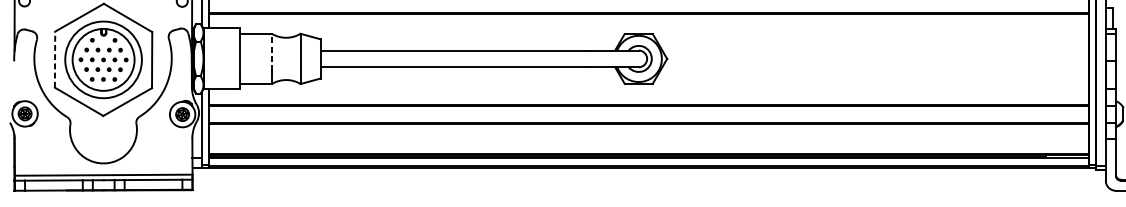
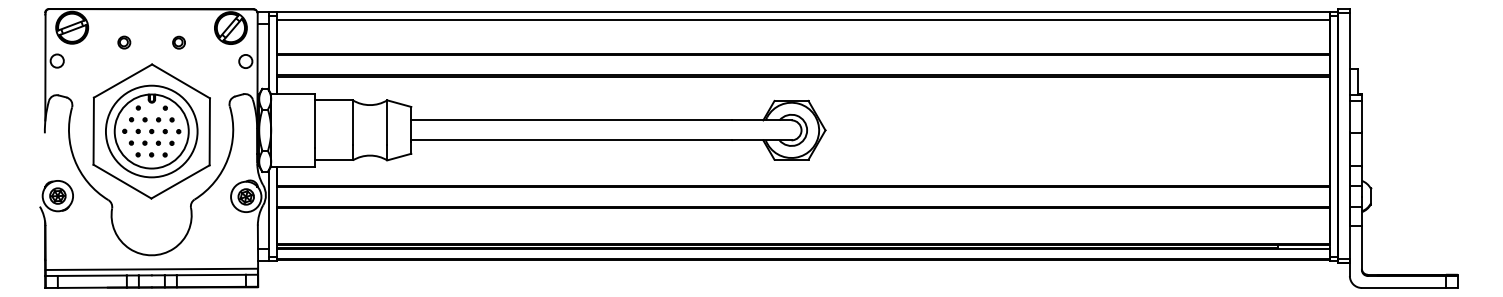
line: (271, 52) -> (352, 122), dashed -> solid
line: (54, 59) -> (93, 131), dashed -> solid

